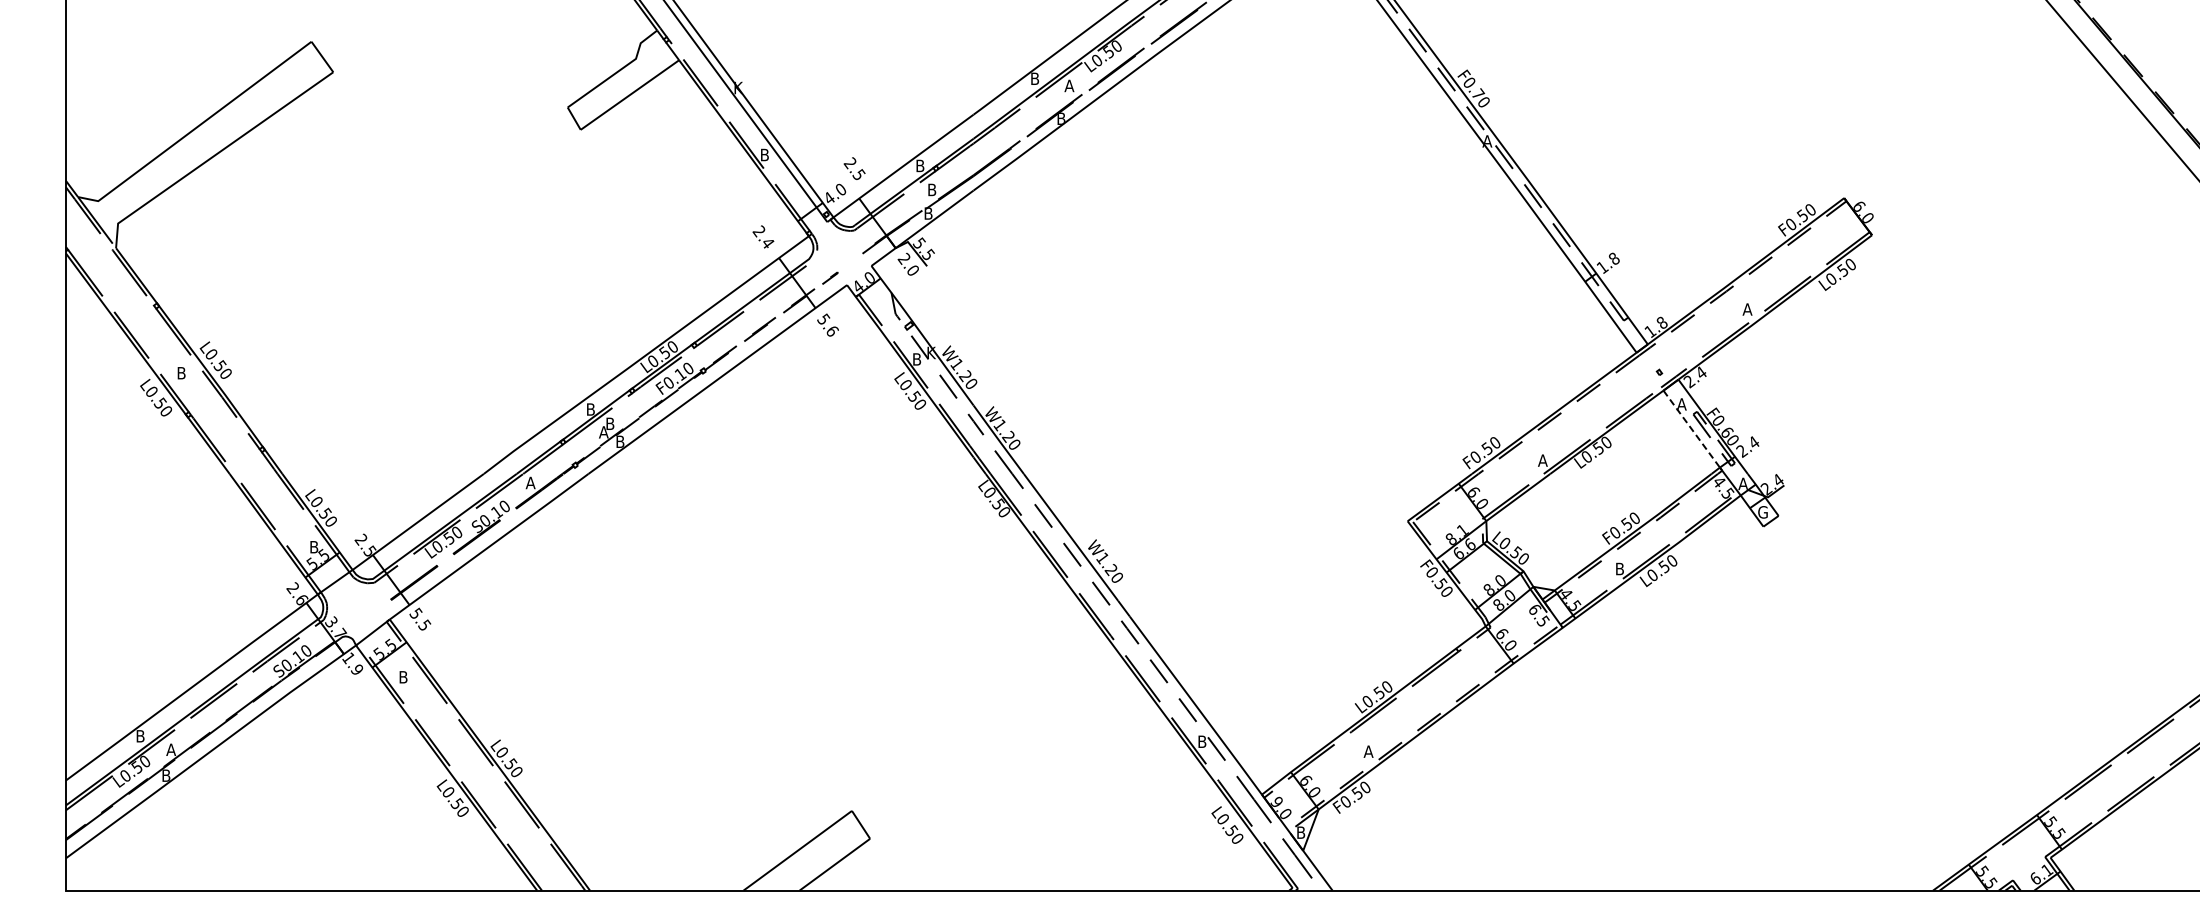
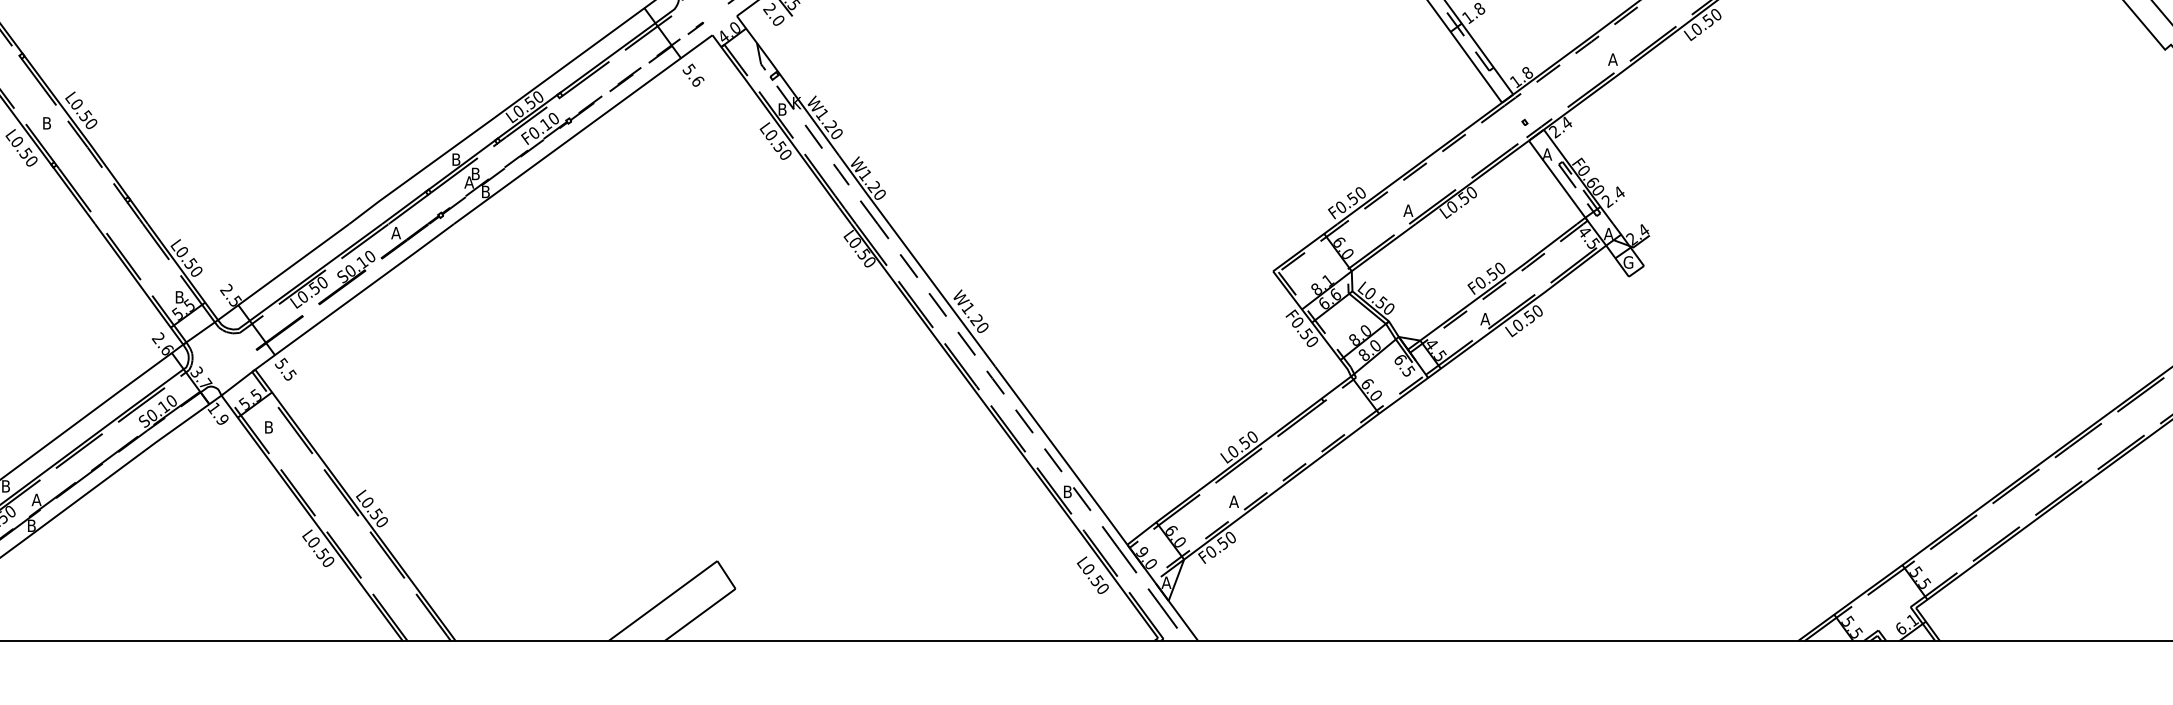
line: (1691, 429) -> (1556, 179), dashed -> solid
text: (1619, 568) -> (1484, 318), B -> A
text: (1300, 832) -> (1165, 582), B -> A

